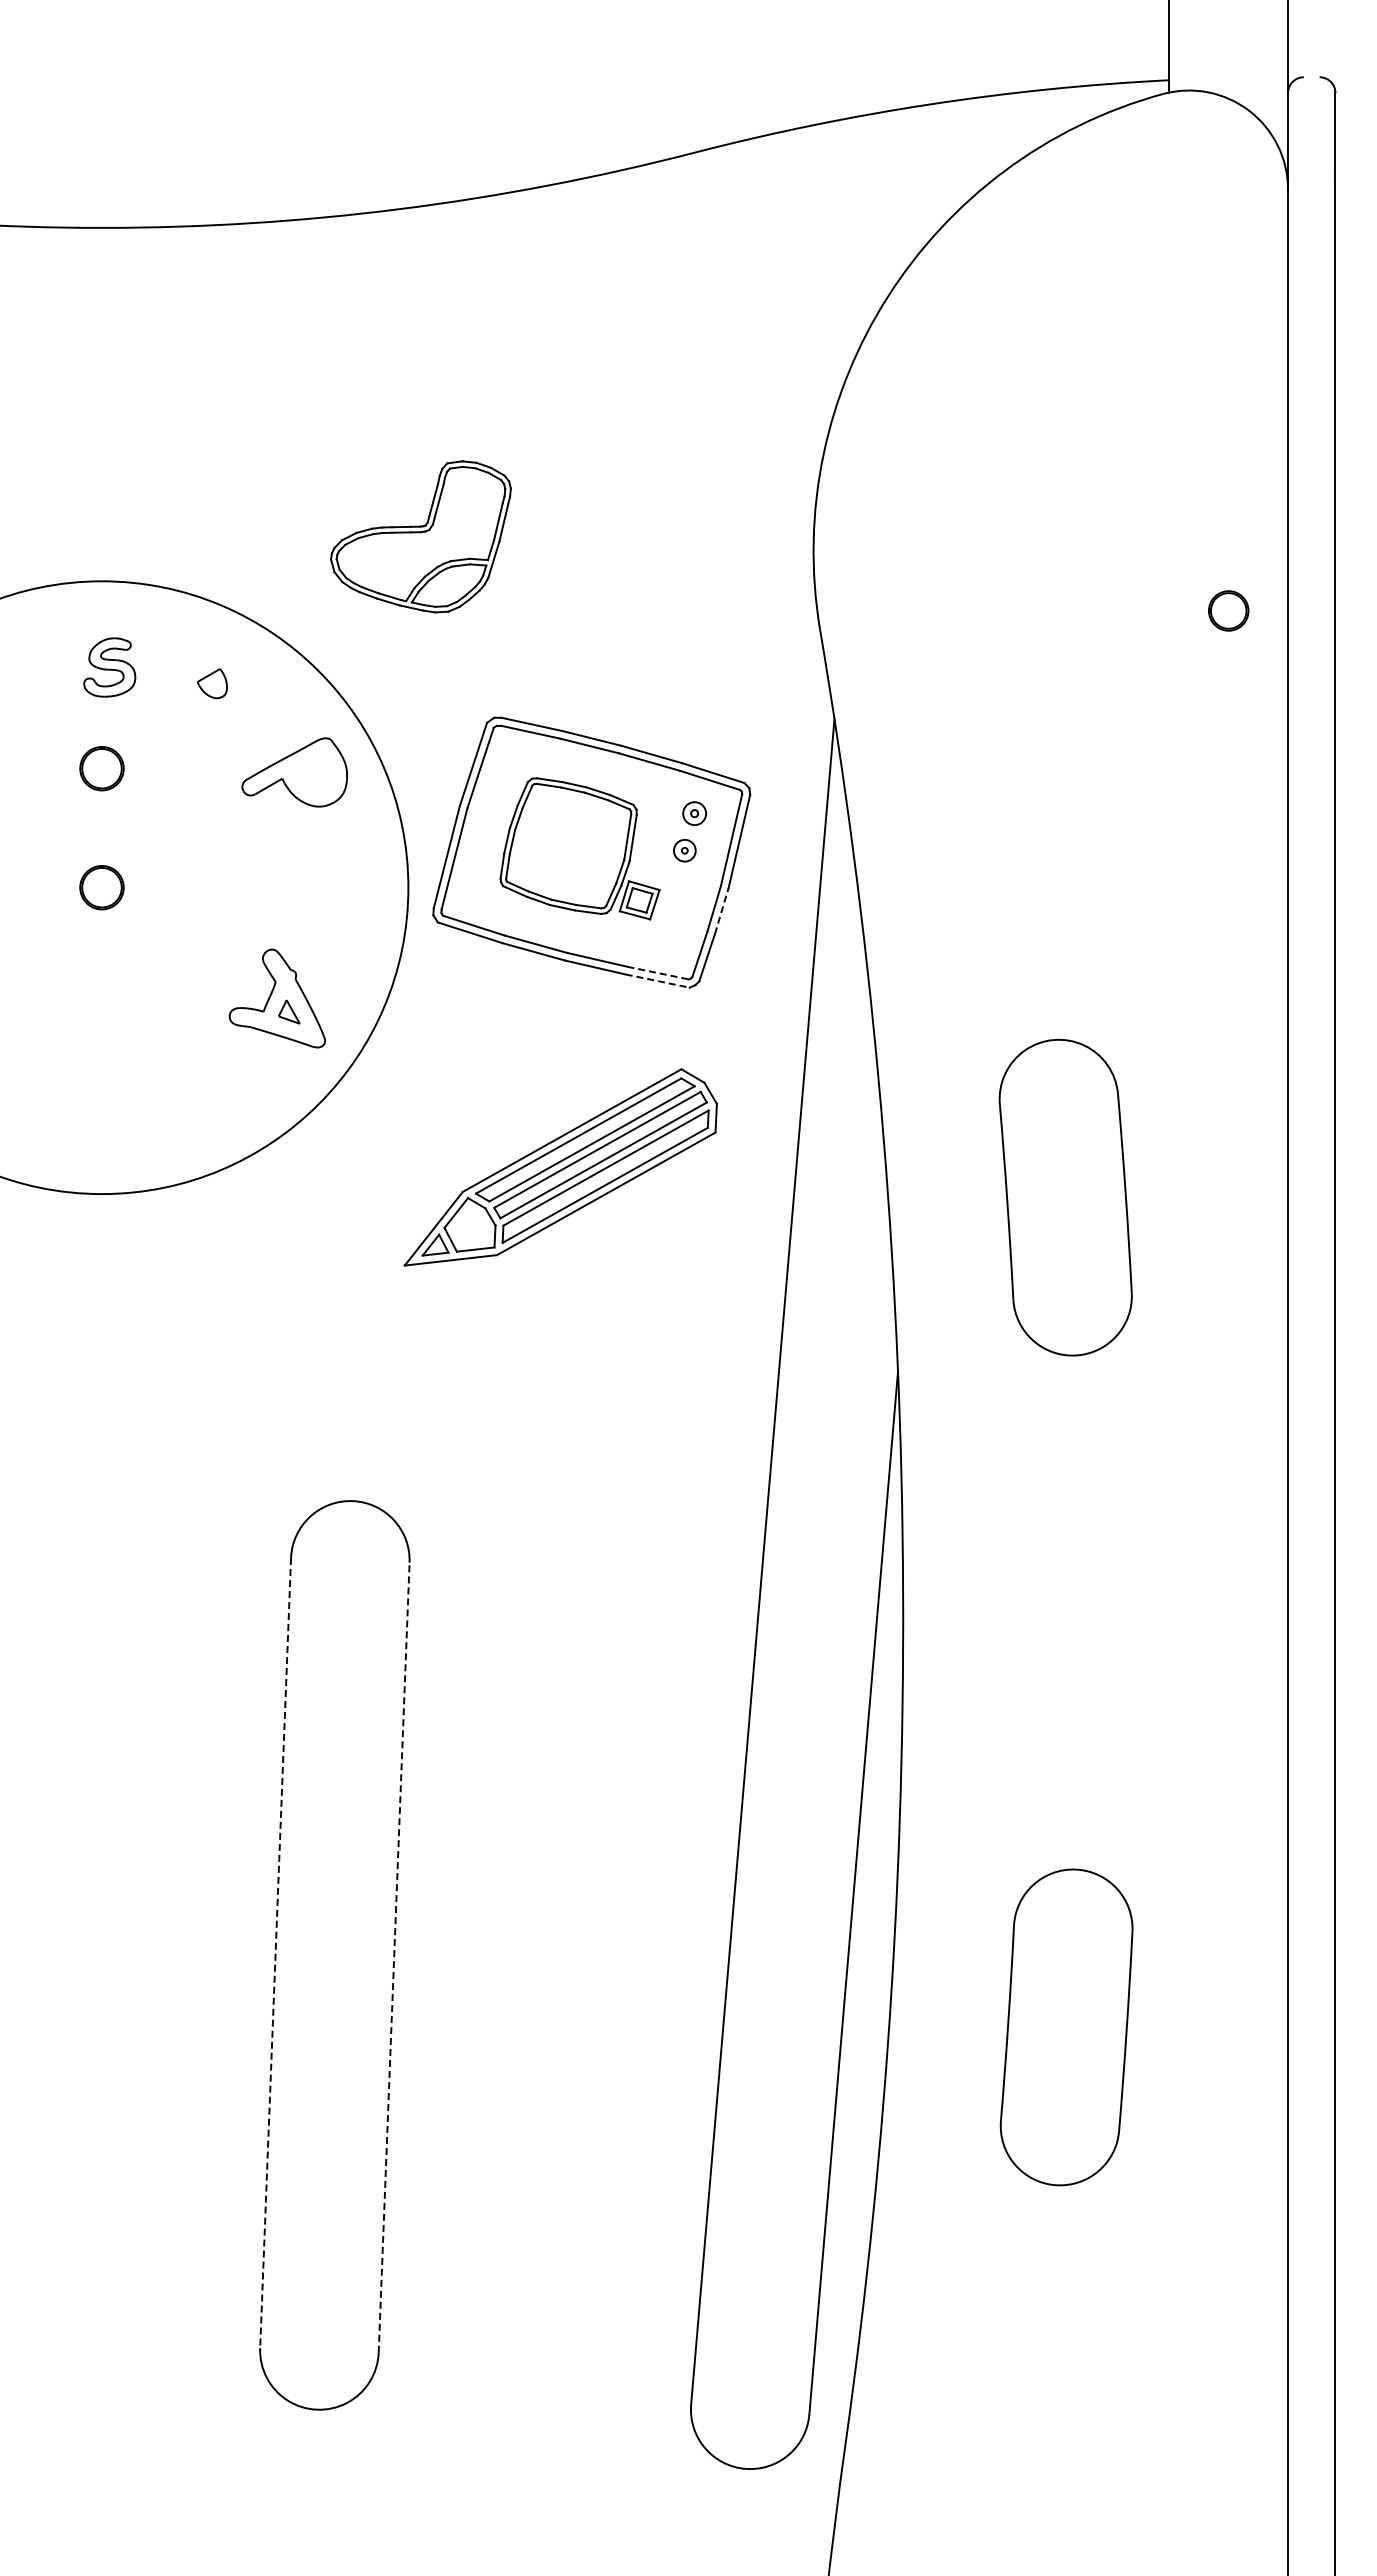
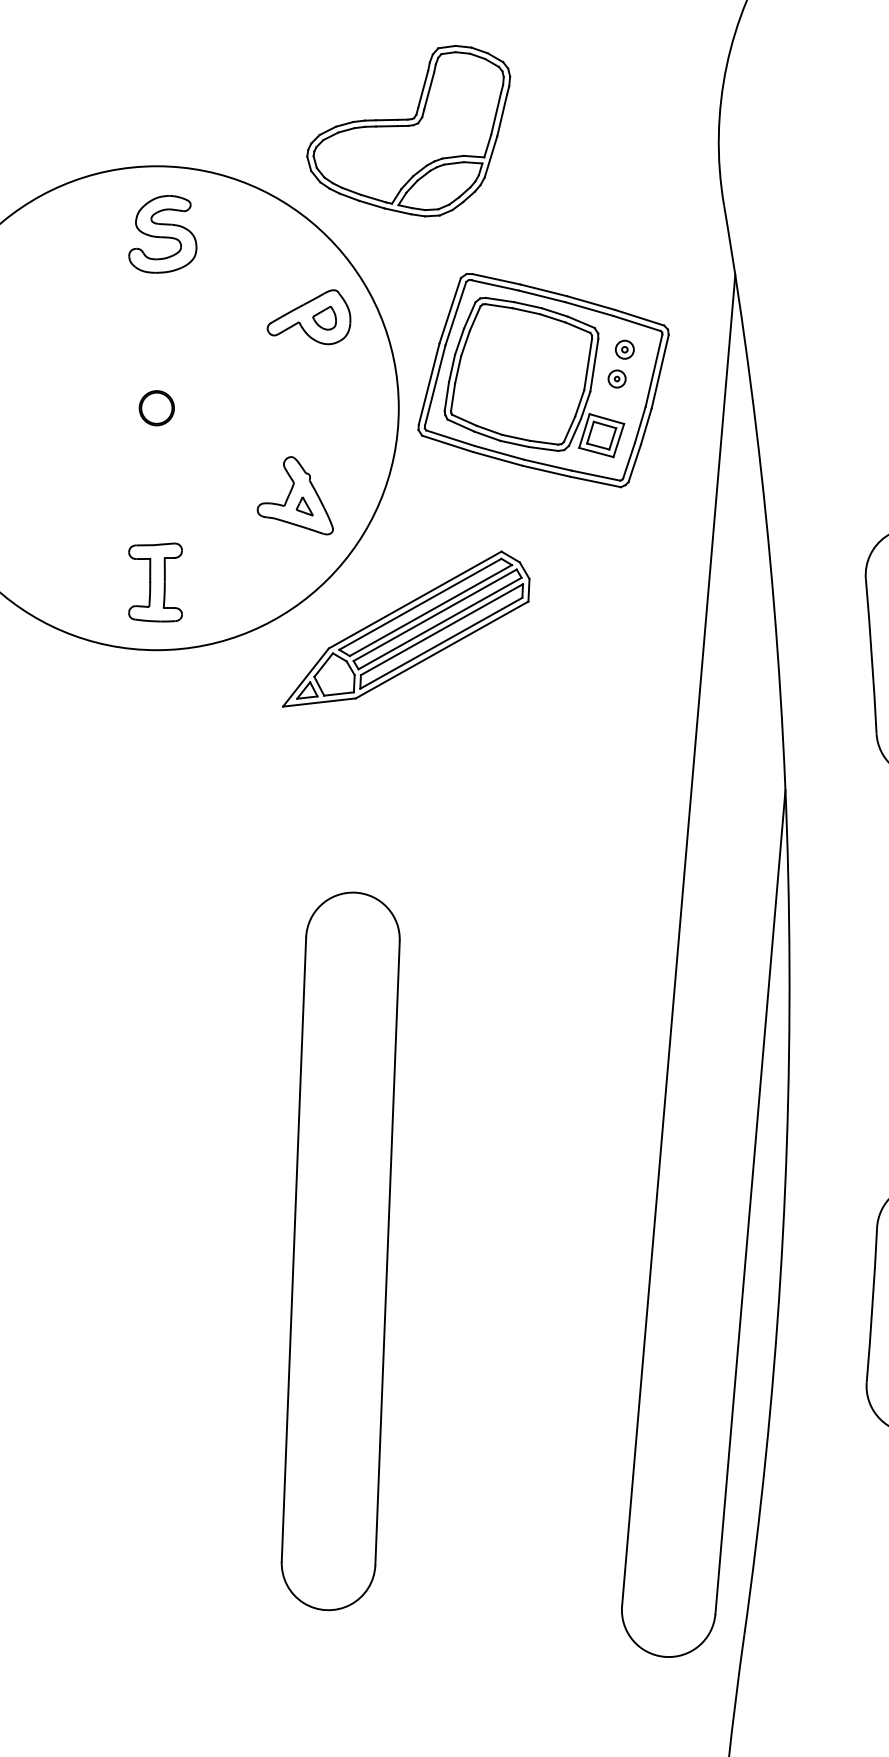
part: (420, 536) -> (408, 130), size x1.43
part: (109, 667) -> (162, 234), size x1.67
part: (212, 683) -> (324, 318), moved
part: (101, 768) -> (156, 314), removed
part: (579, 848) -> (533, 377), size x1.43
line: (721, 910) -> (646, 426), dashed -> solid
line: (658, 973) -> (596, 475), dashed -> solid
line: (657, 981) -> (595, 482), dashed -> solid
part: (100, 1108) -> (155, 582), added
part: (560, 1167) -> (406, 629), moved
line: (275, 1953) -> (293, 1249), dashed -> solid
line: (394, 1957) -> (387, 1253), dashed -> solid

